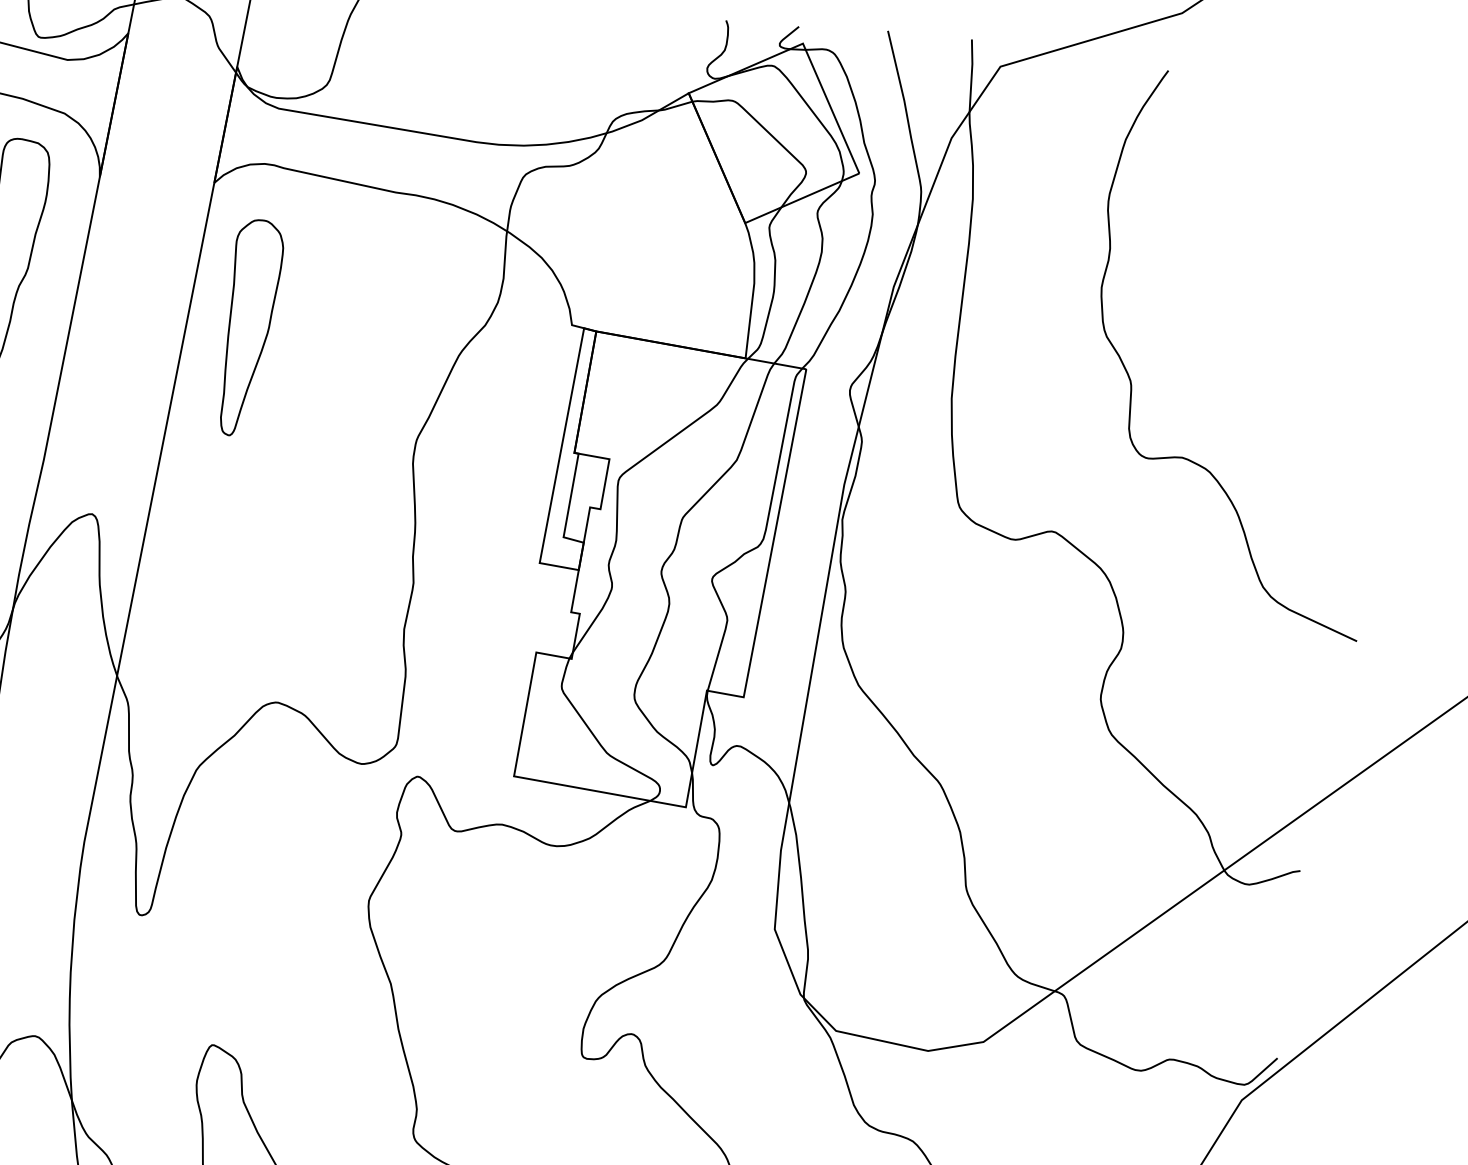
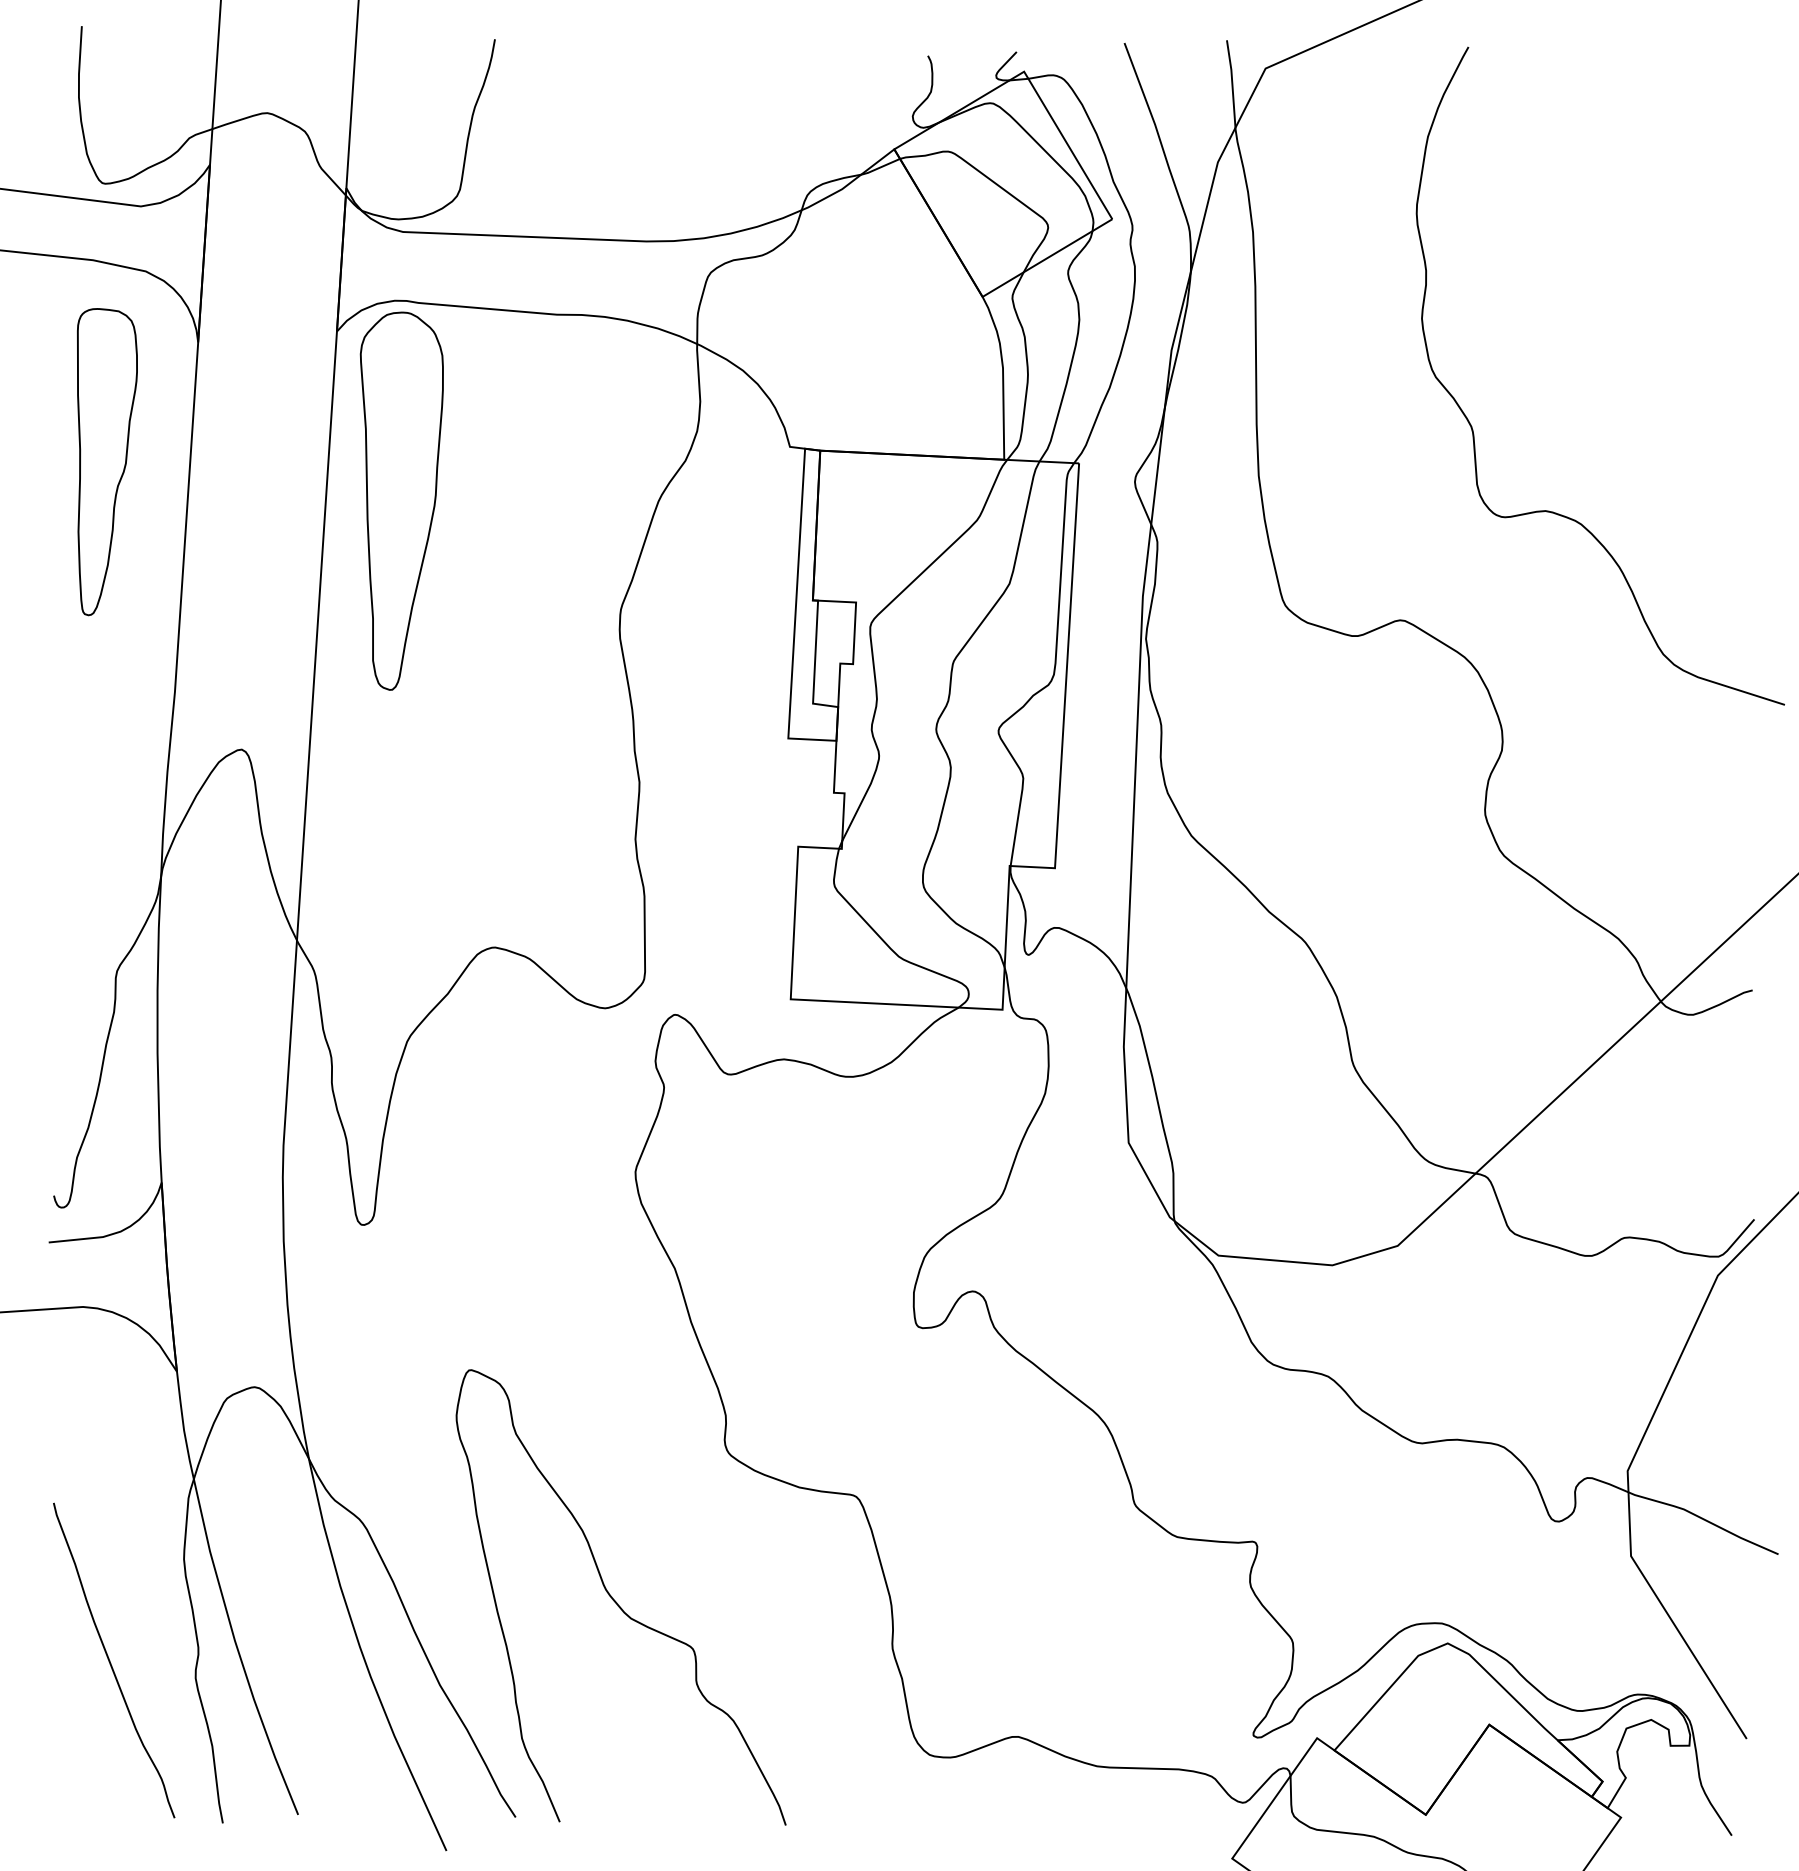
part: (249, 327) -> (401, 500), size x1.43

